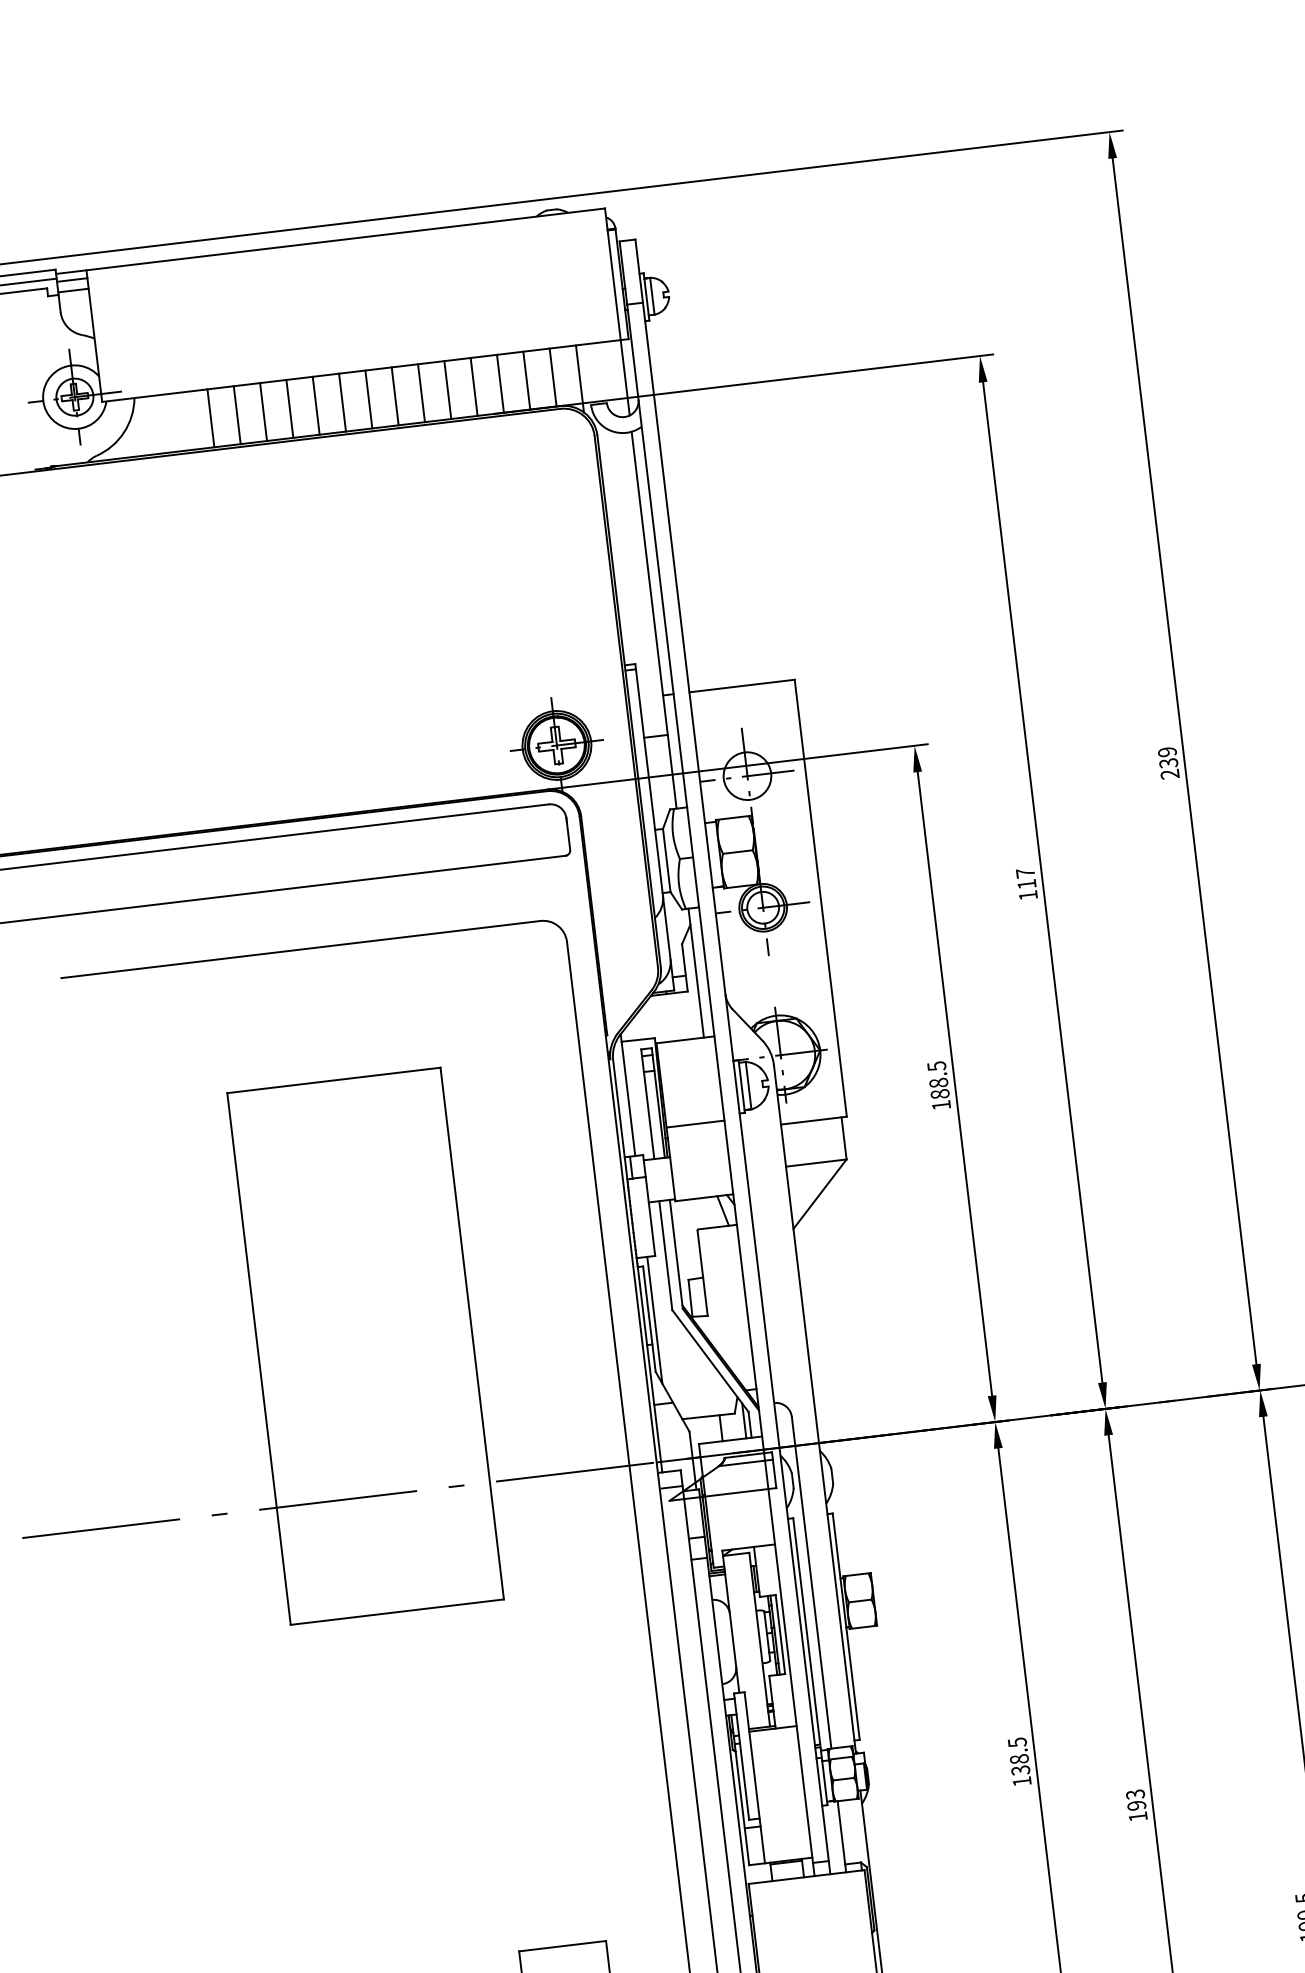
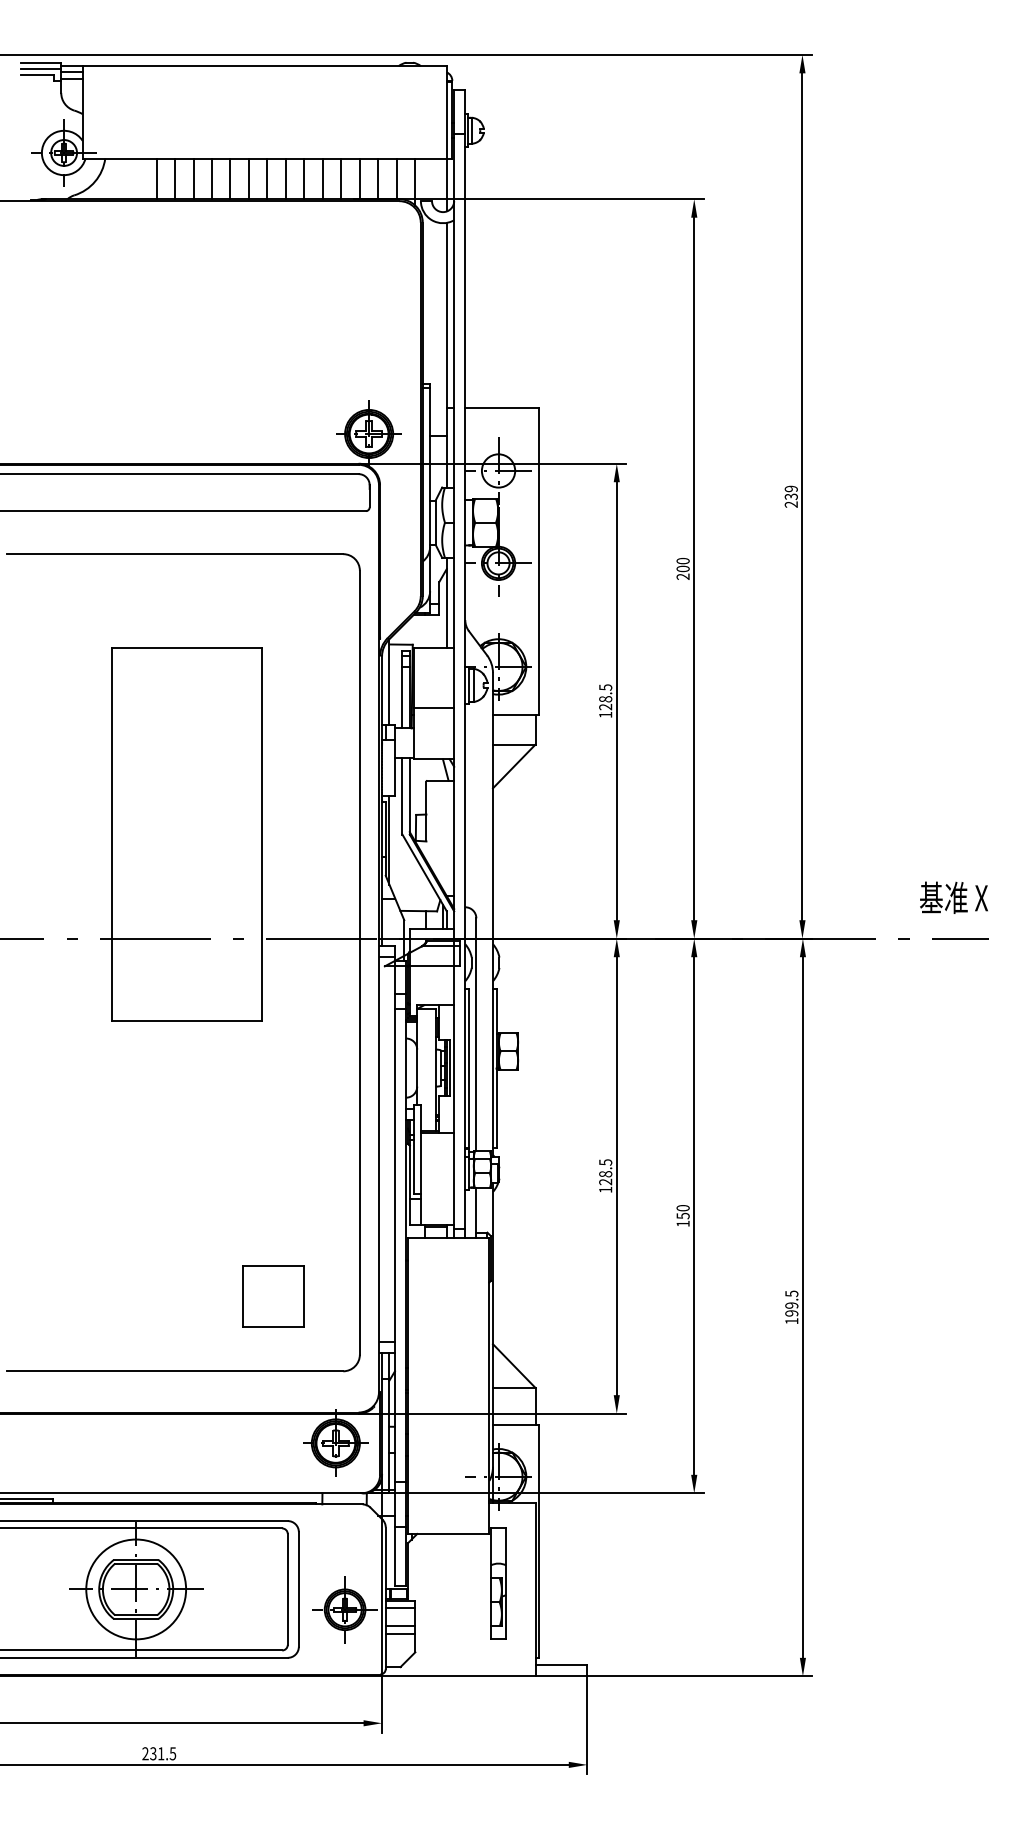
text: (1025, 883) -> (682, 568), 117 -> 200
text: (939, 1093) -> (605, 706), 188.5 -> 128.5
text: (1020, 1769) -> (605, 1181), 138.5 -> 128.5
text: (1135, 1800) -> (682, 1212), 193 -> 150

